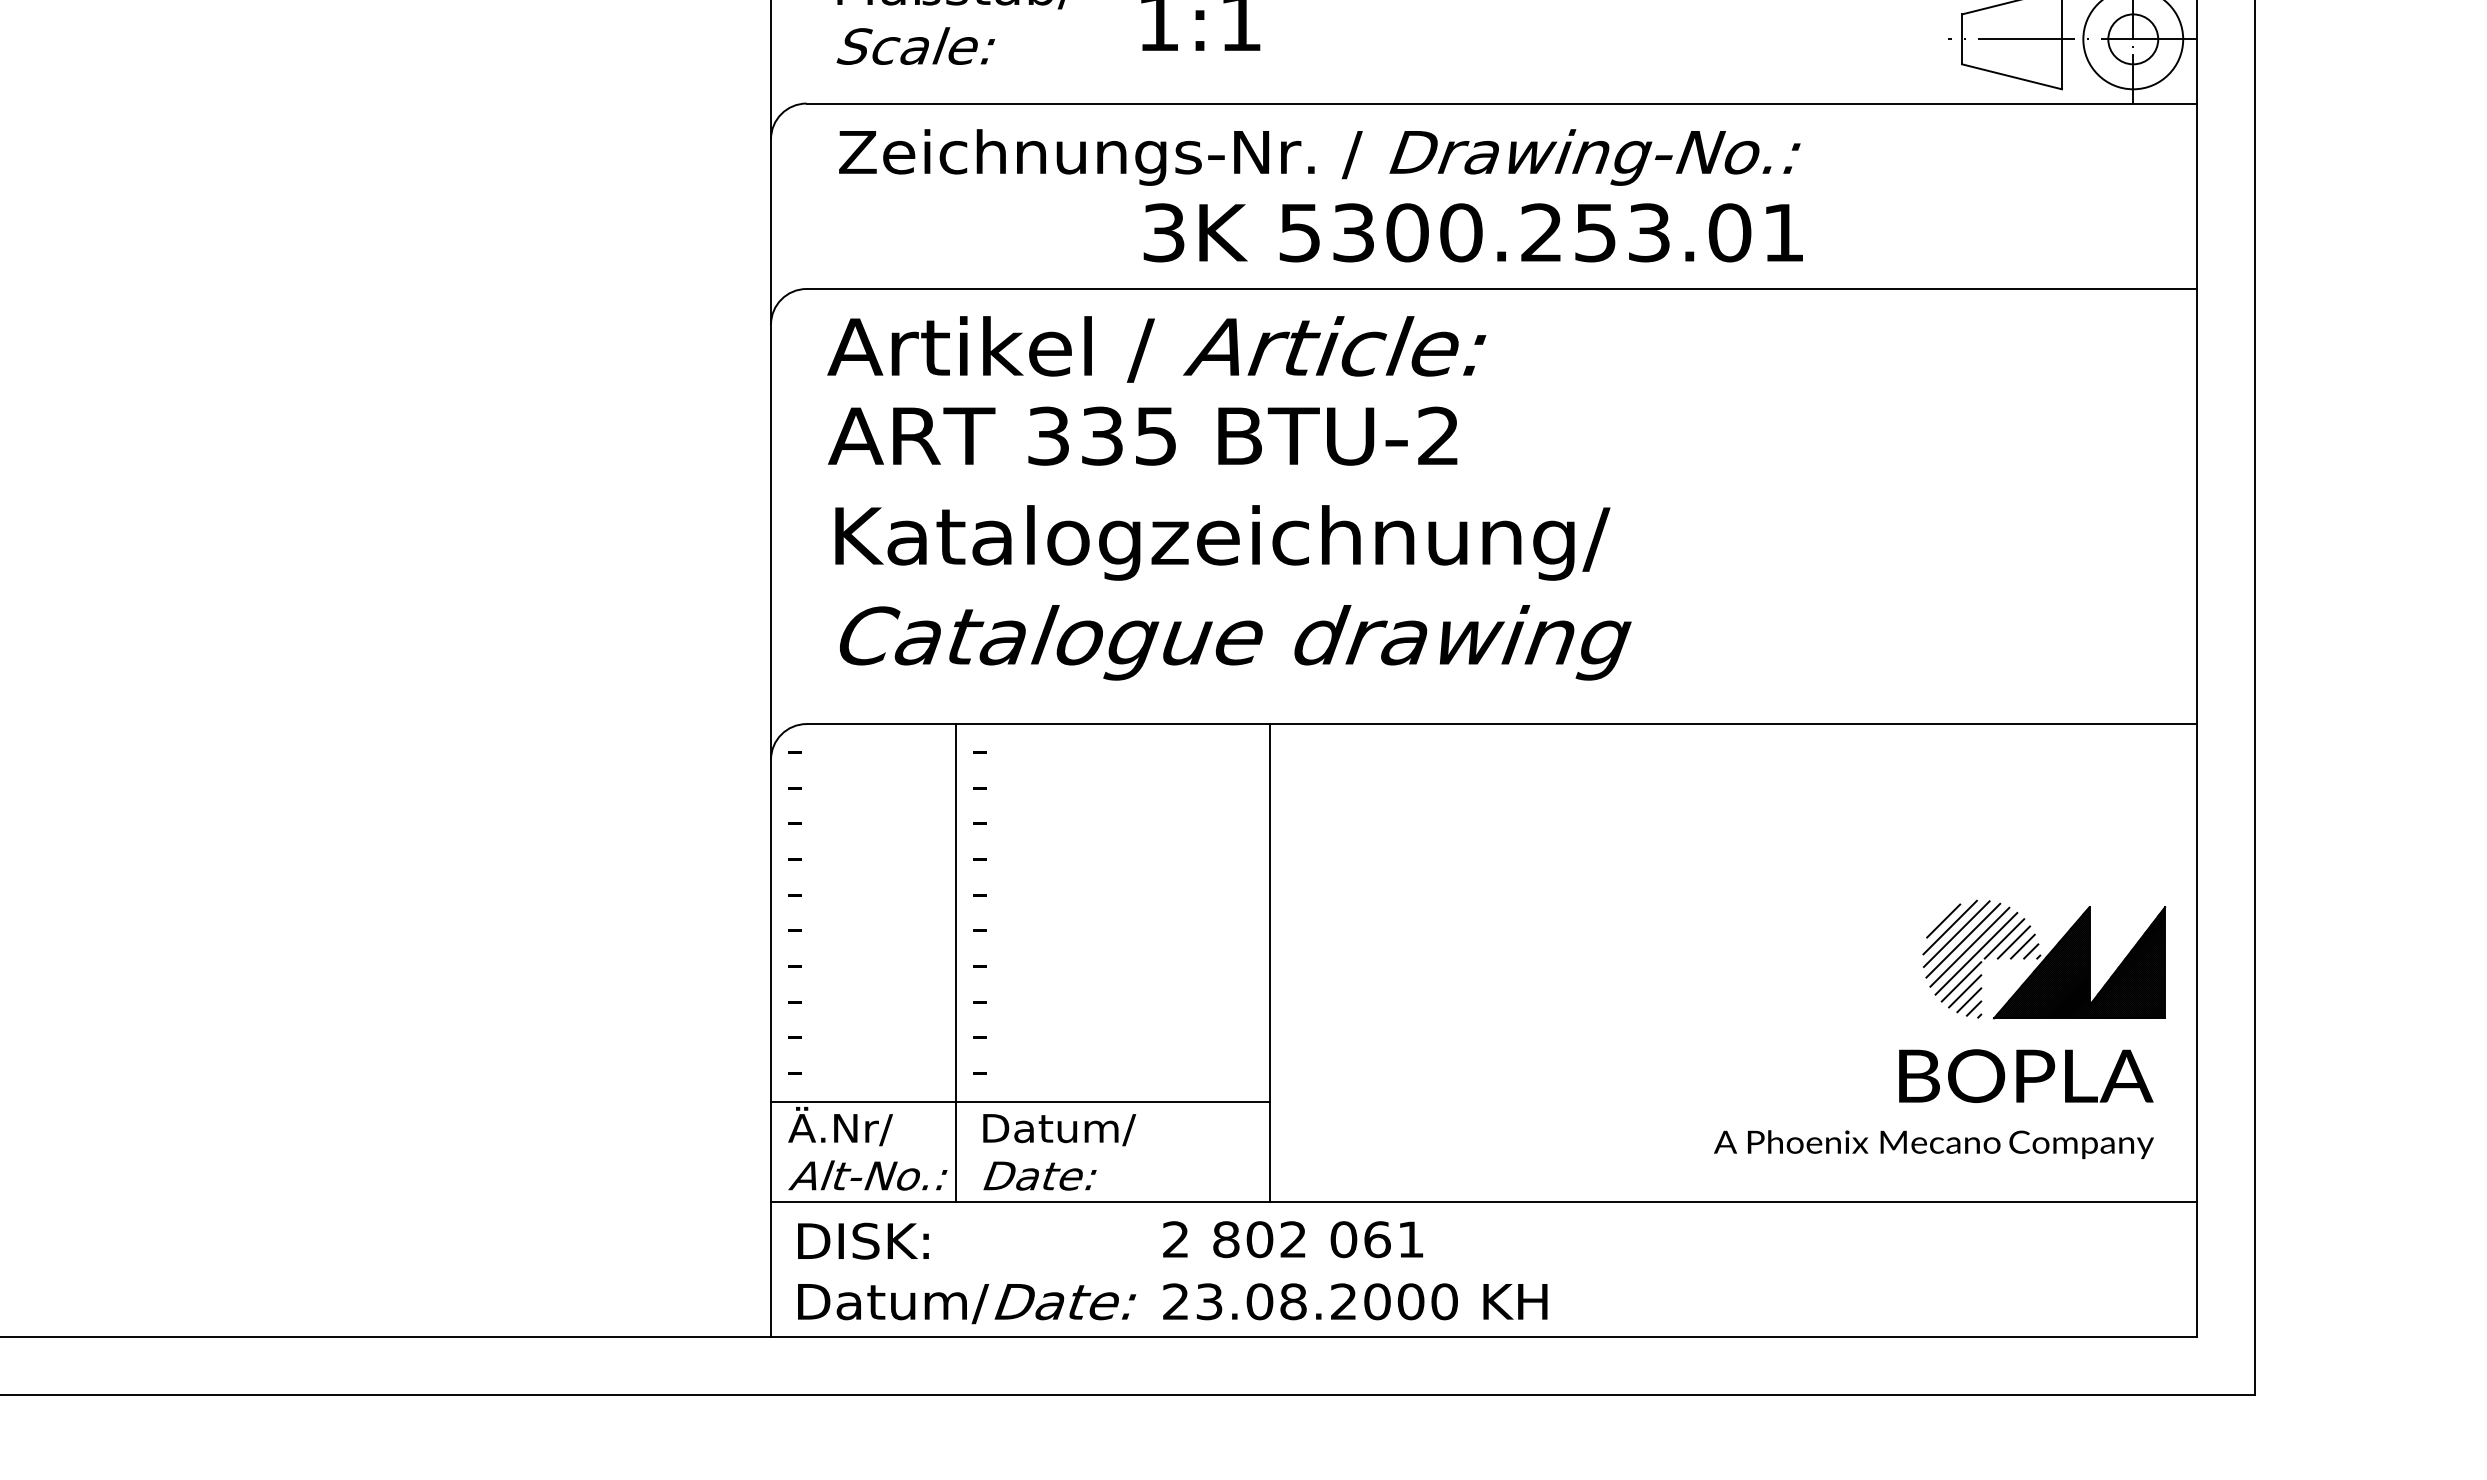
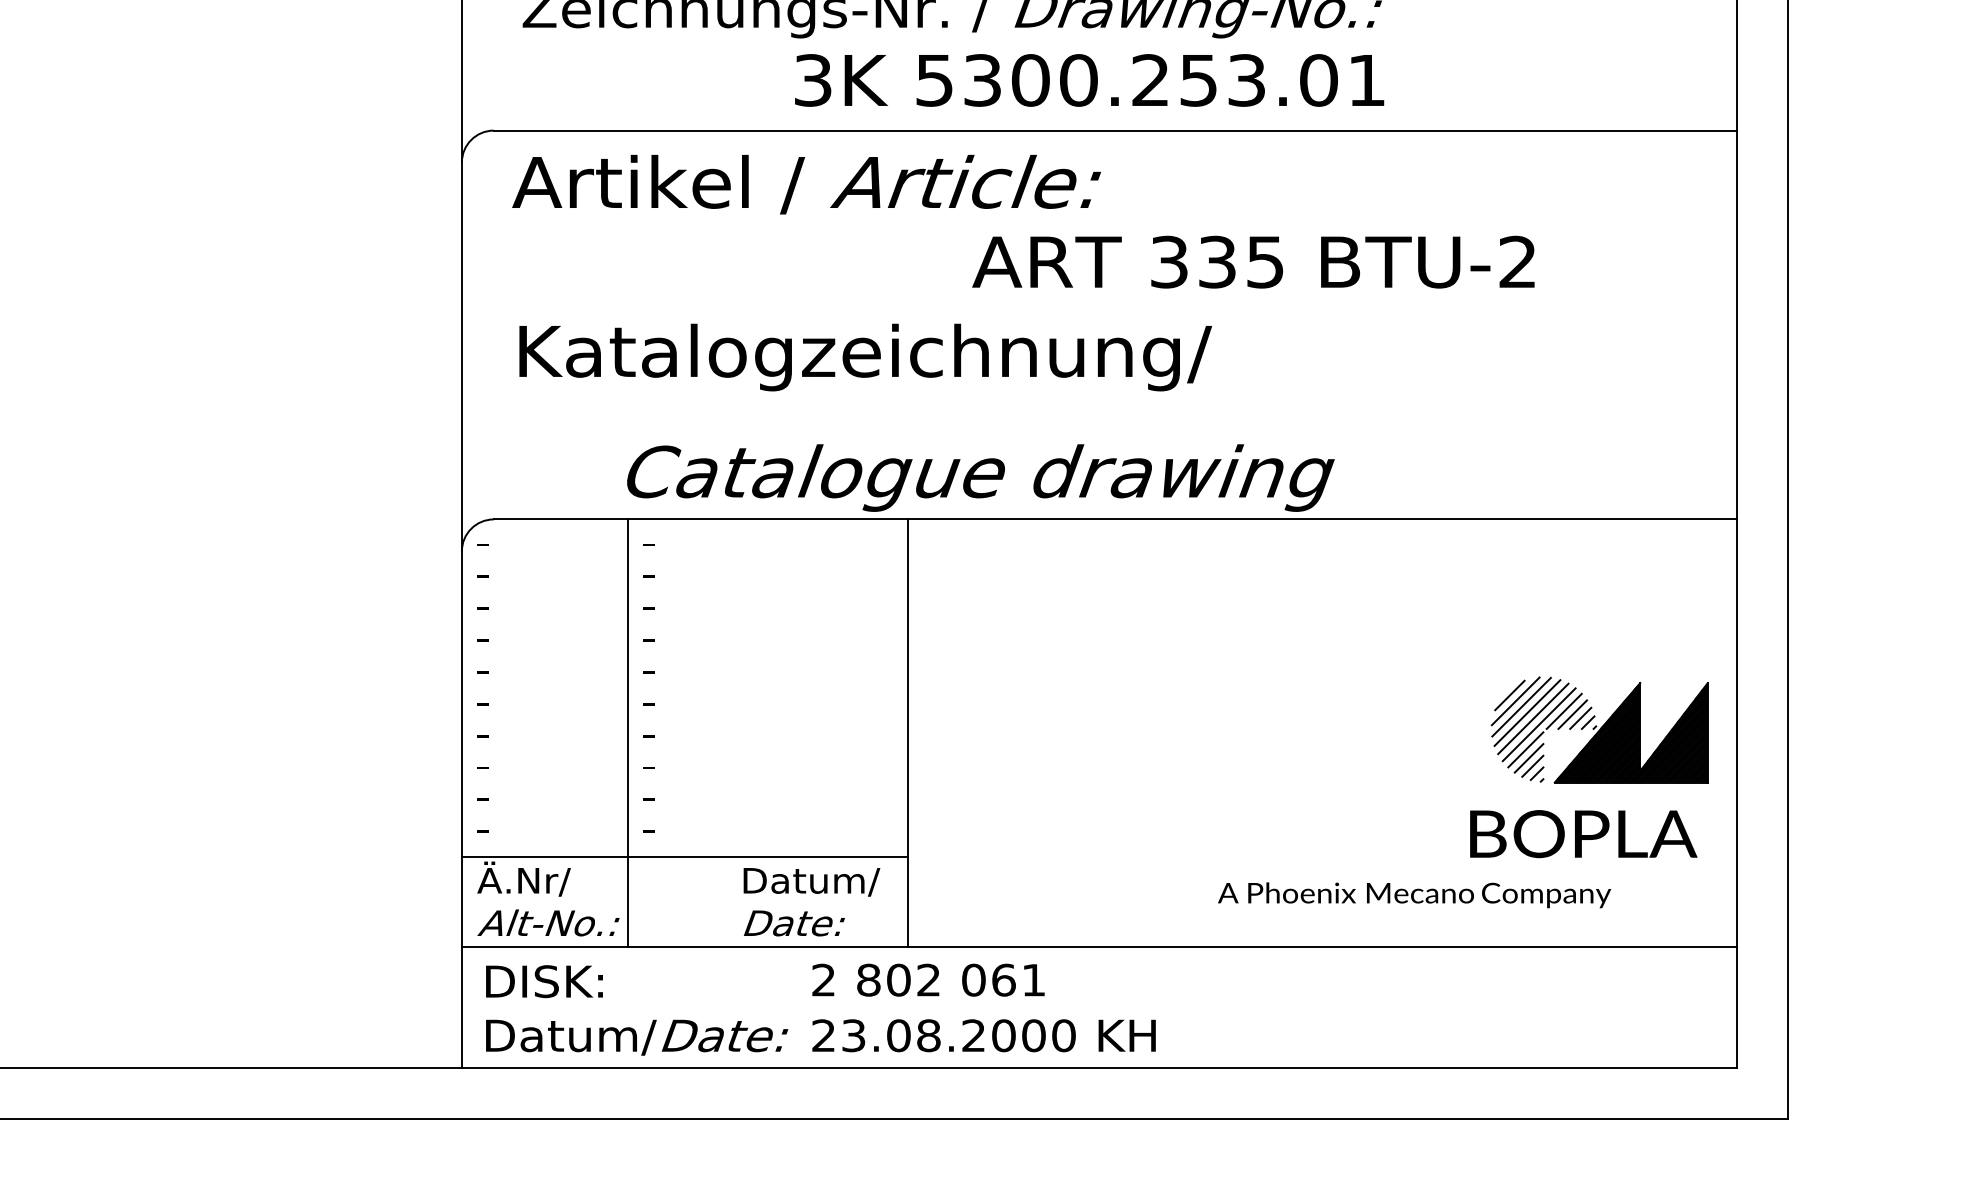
text: (1142, 435) -> (1253, 261), moved
text: (1235, 642) -> (980, 477), moved
text: (1933, 1144) -> (1414, 895), moved
text: (1059, 1152) -> (811, 902), moved

